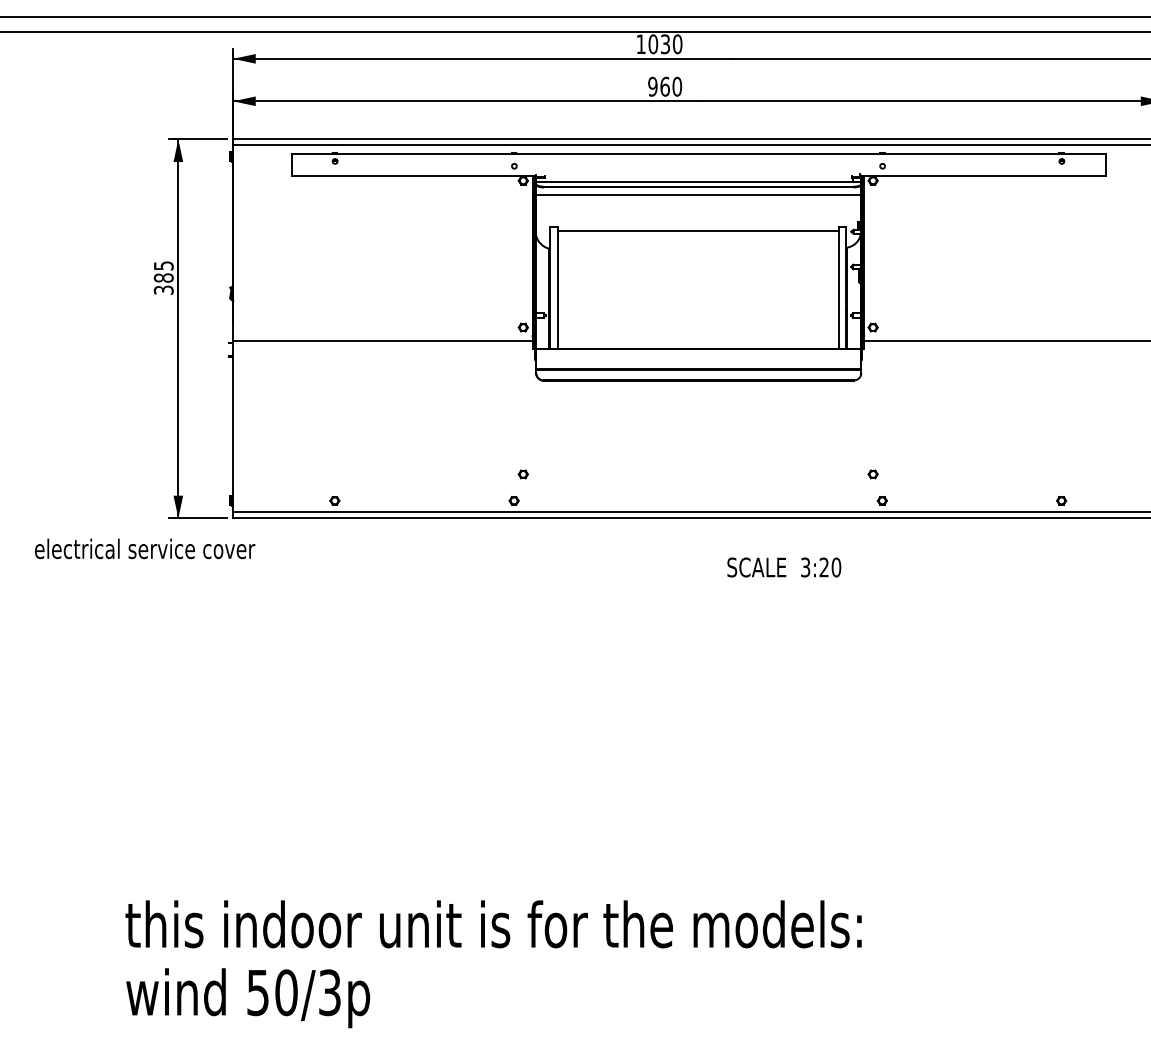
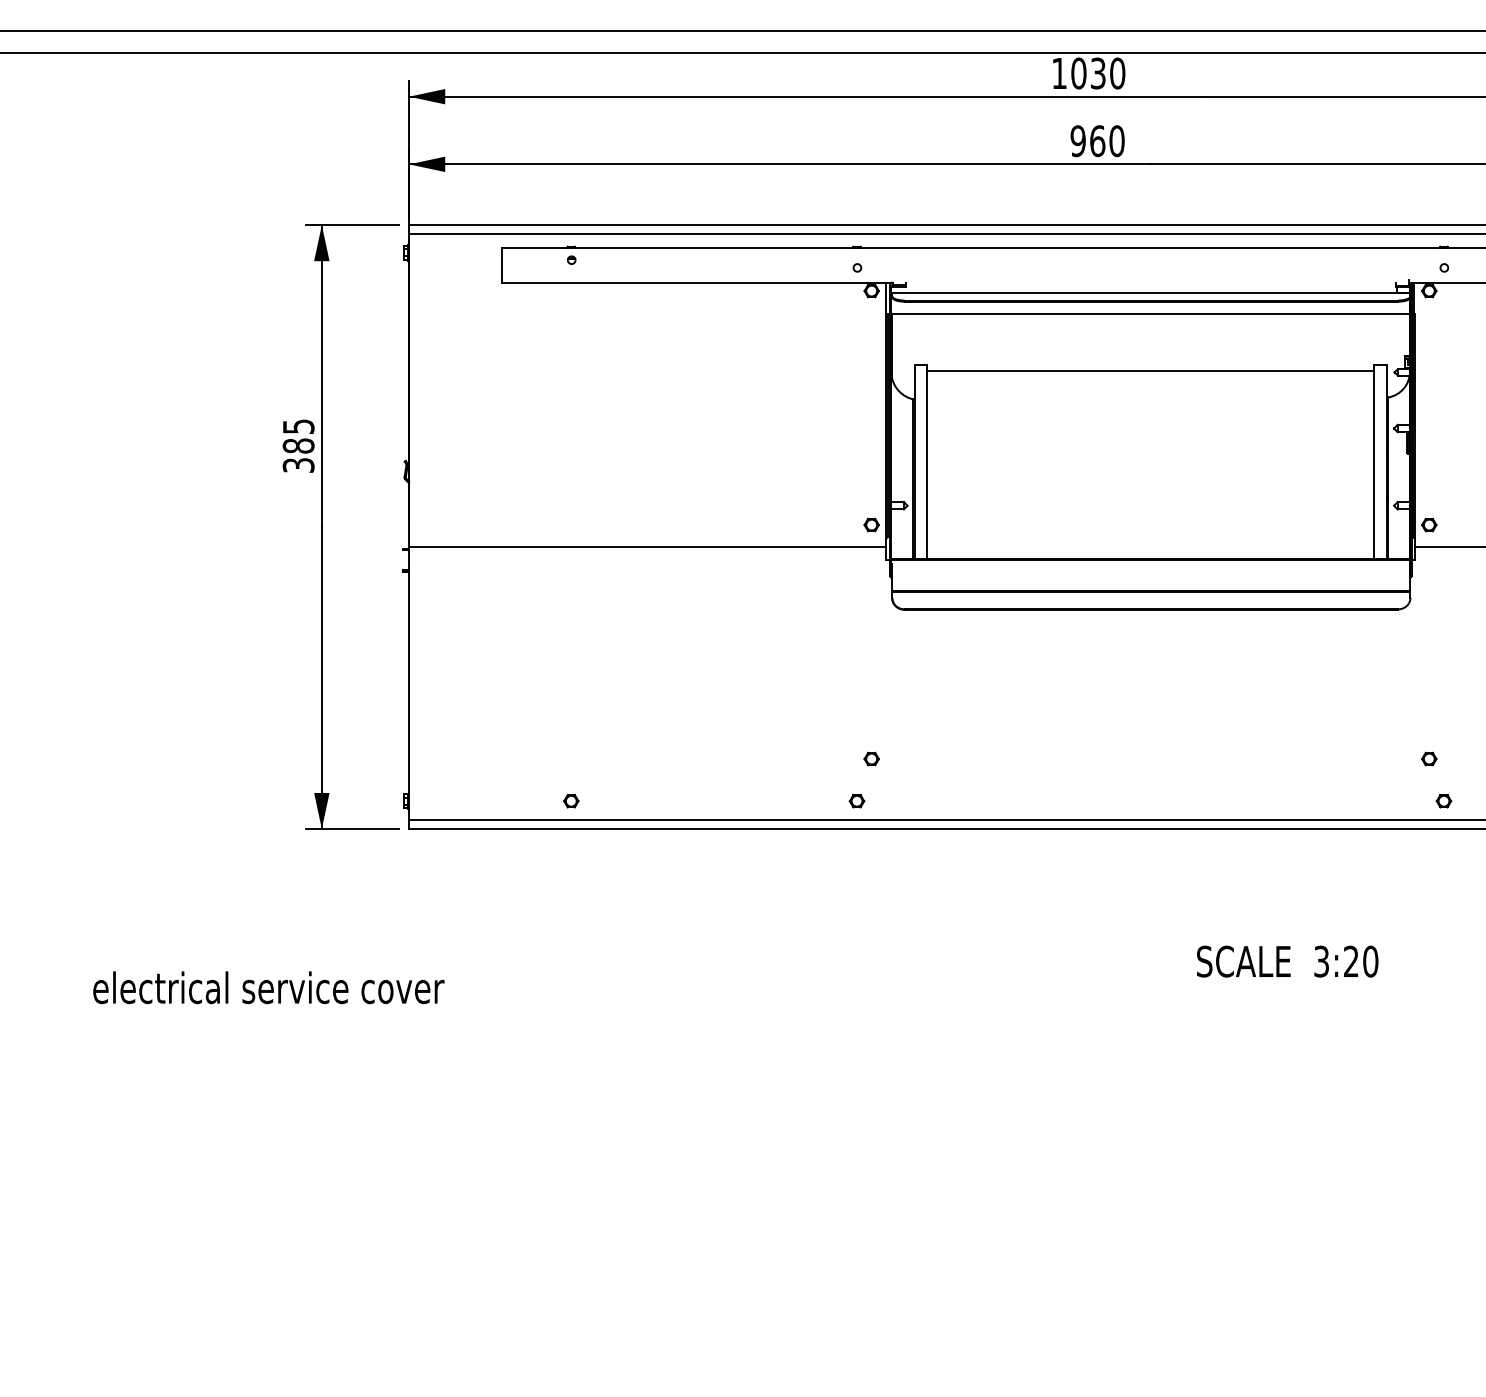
text: (145, 548) -> (269, 987), moved
text: (784, 567) -> (1287, 961), moved

